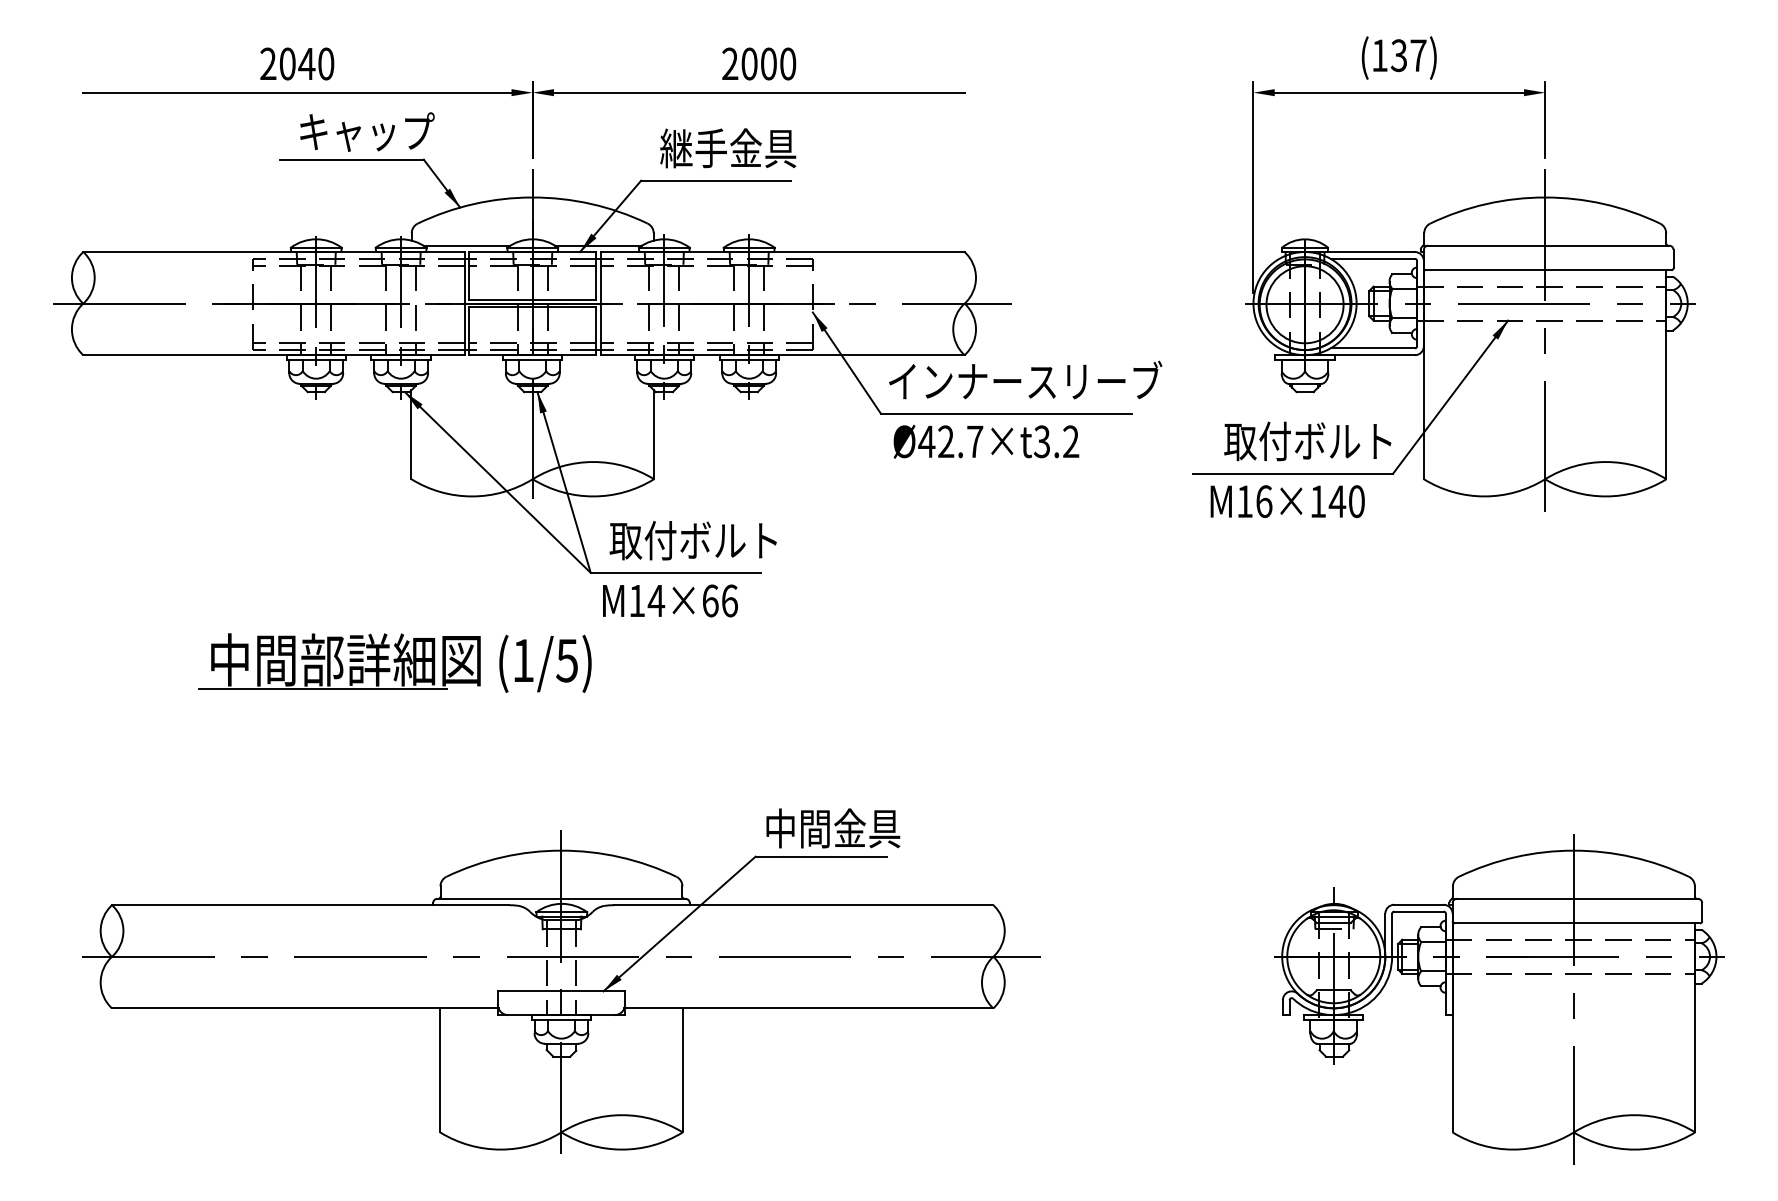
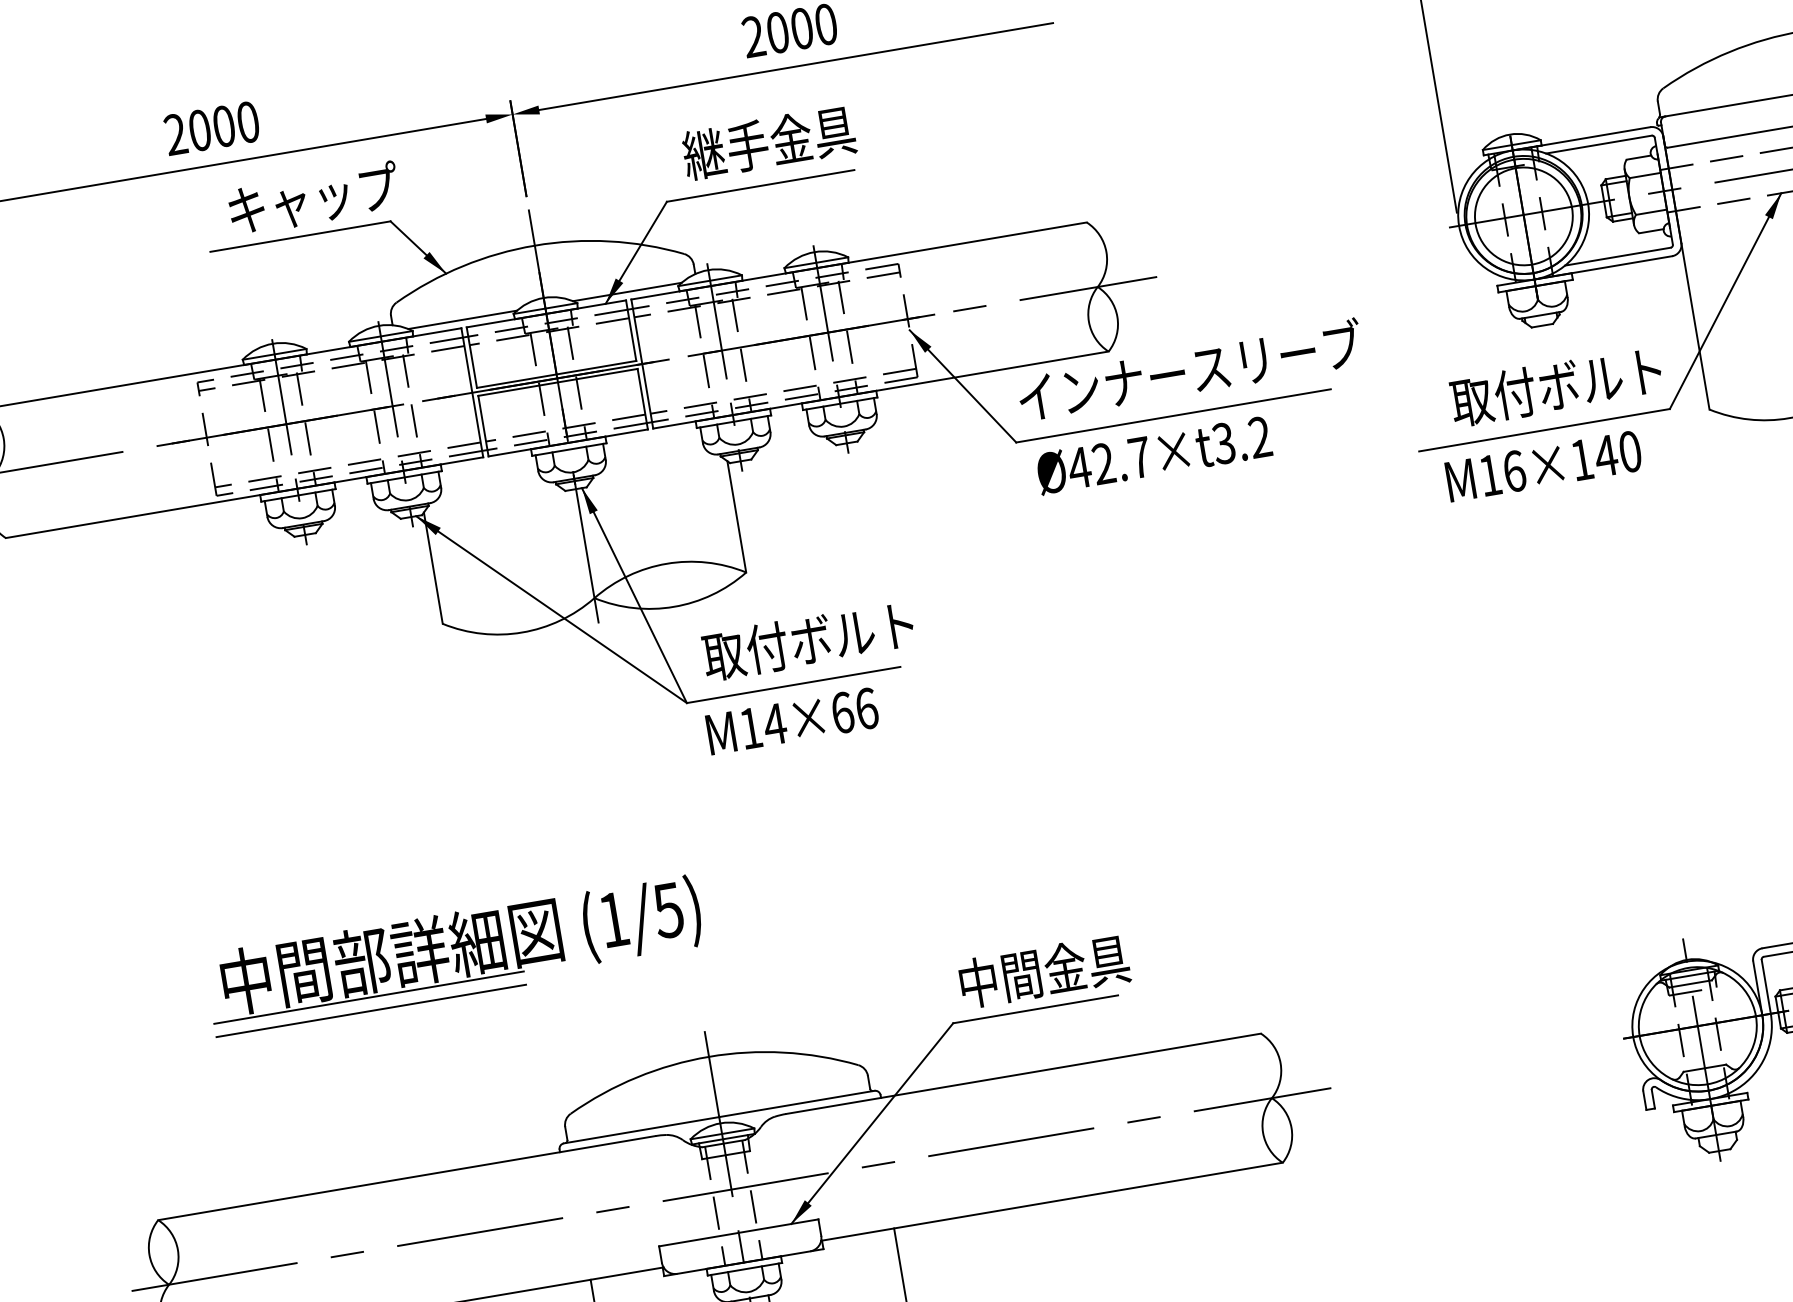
text: (306, 63) -> (223, 125), 2040 -> 2000
part: (394, 662) -> (452, 949), moved
line: (304, 770) -> (370, 1010), added

